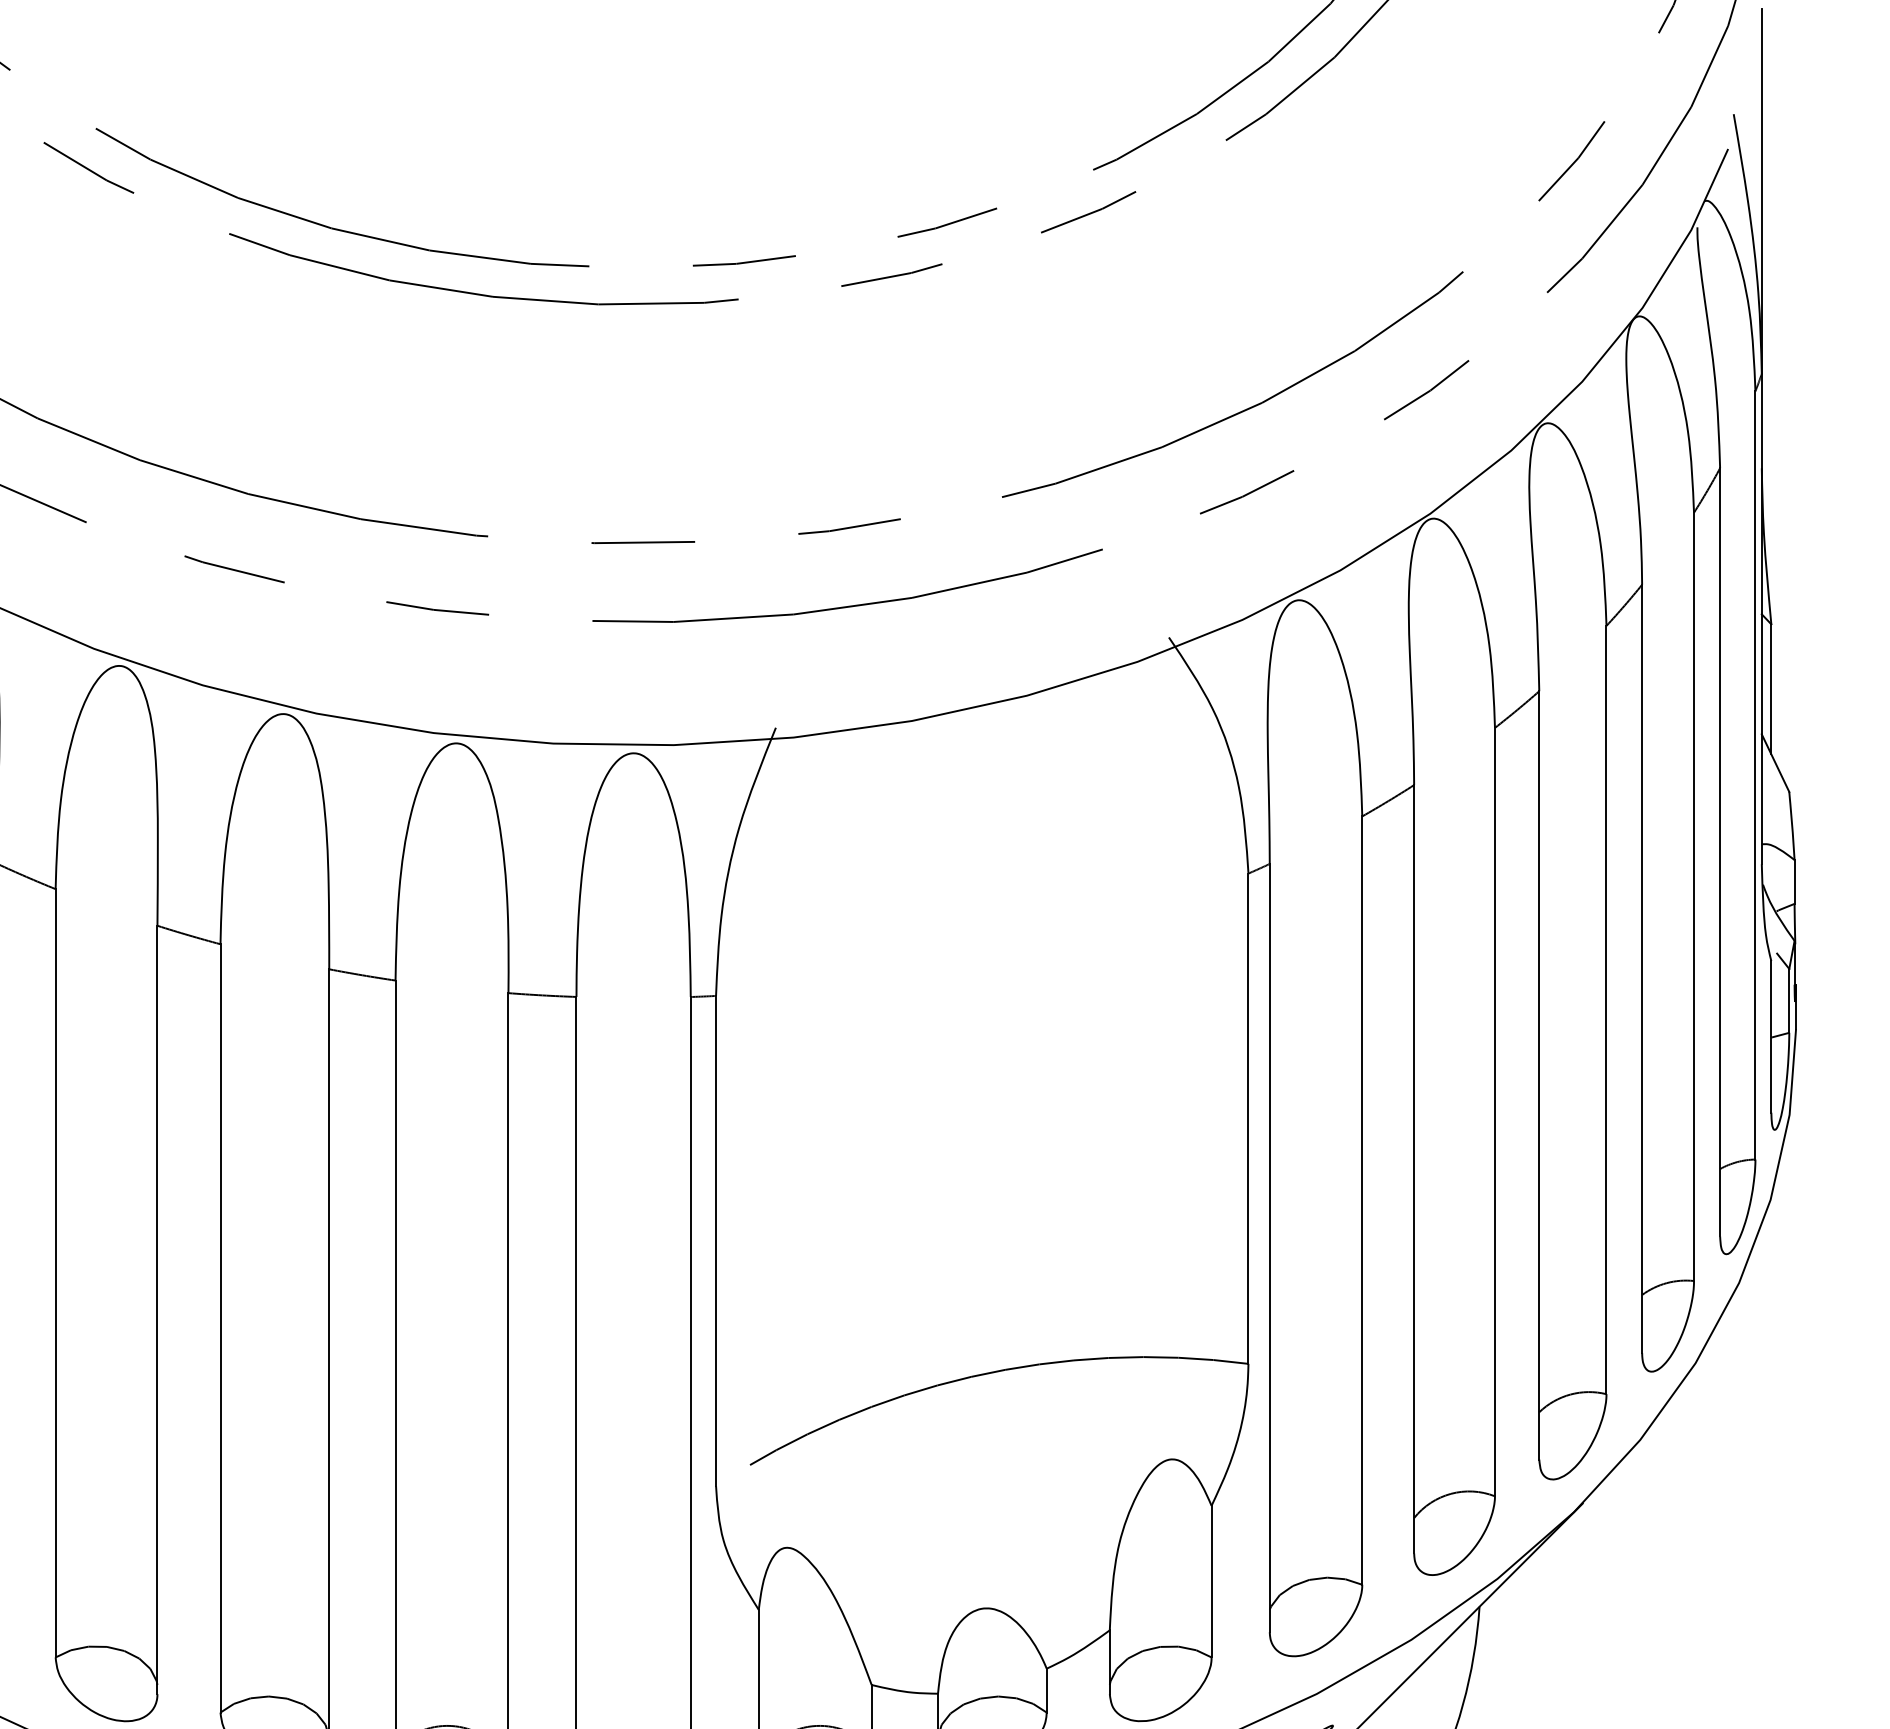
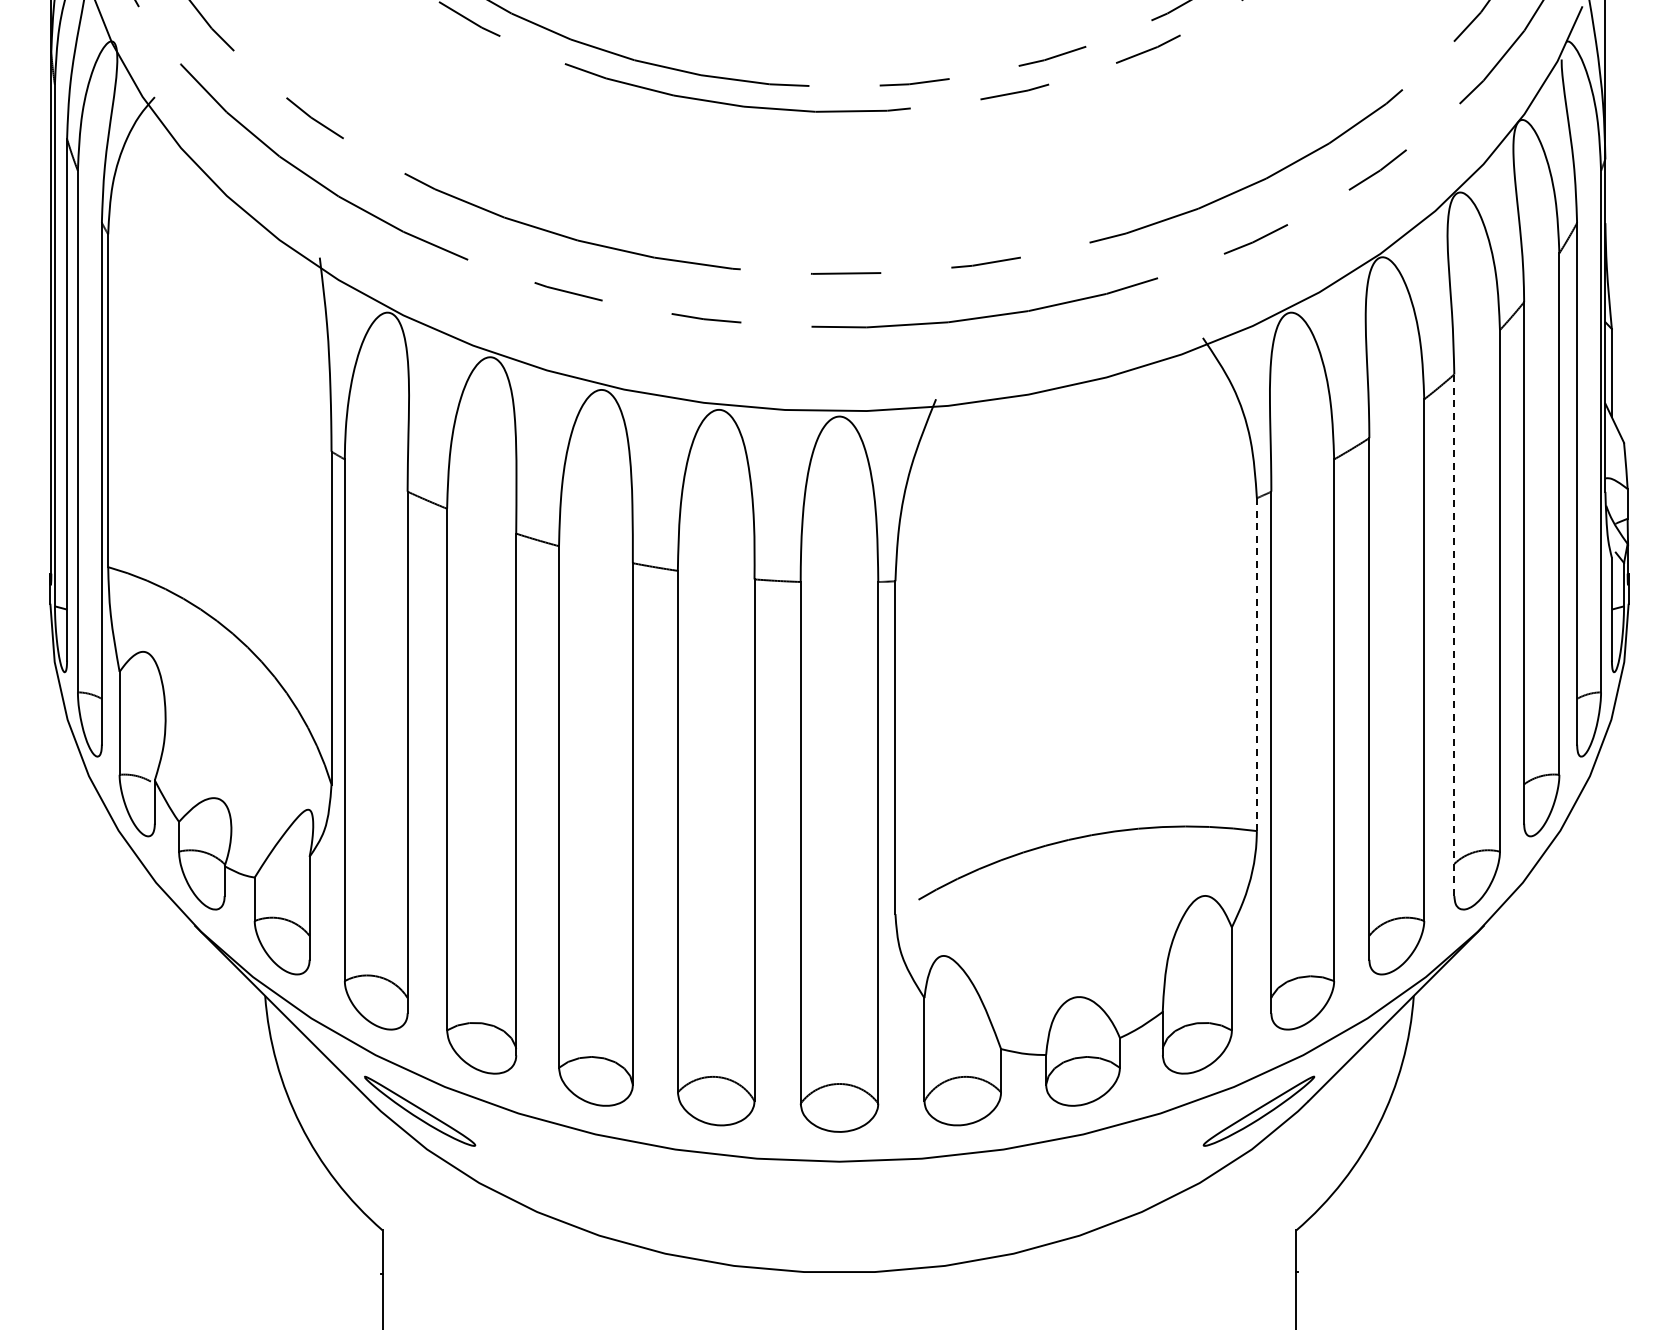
line: (1539, 1075) -> (1454, 635), solid -> dashed
line: (1247, 1119) -> (1256, 665), solid -> dashed

